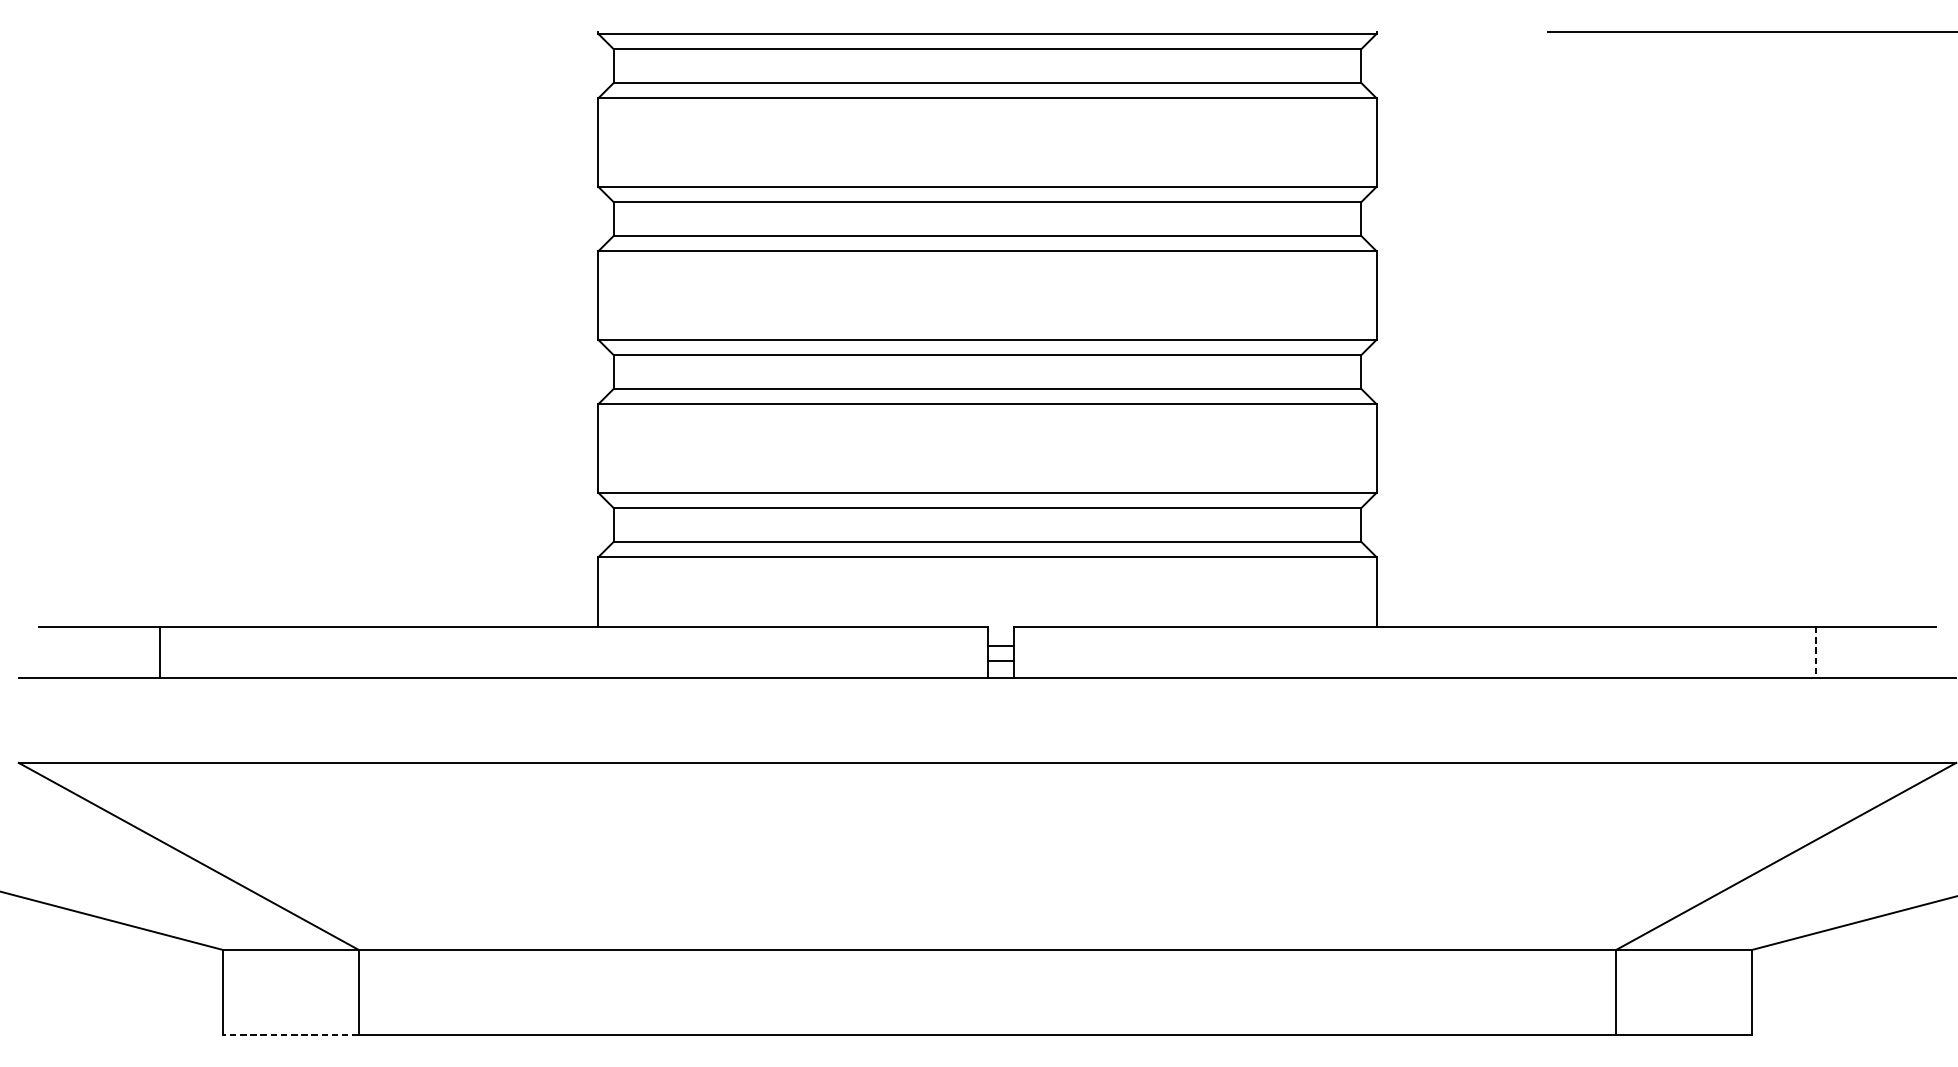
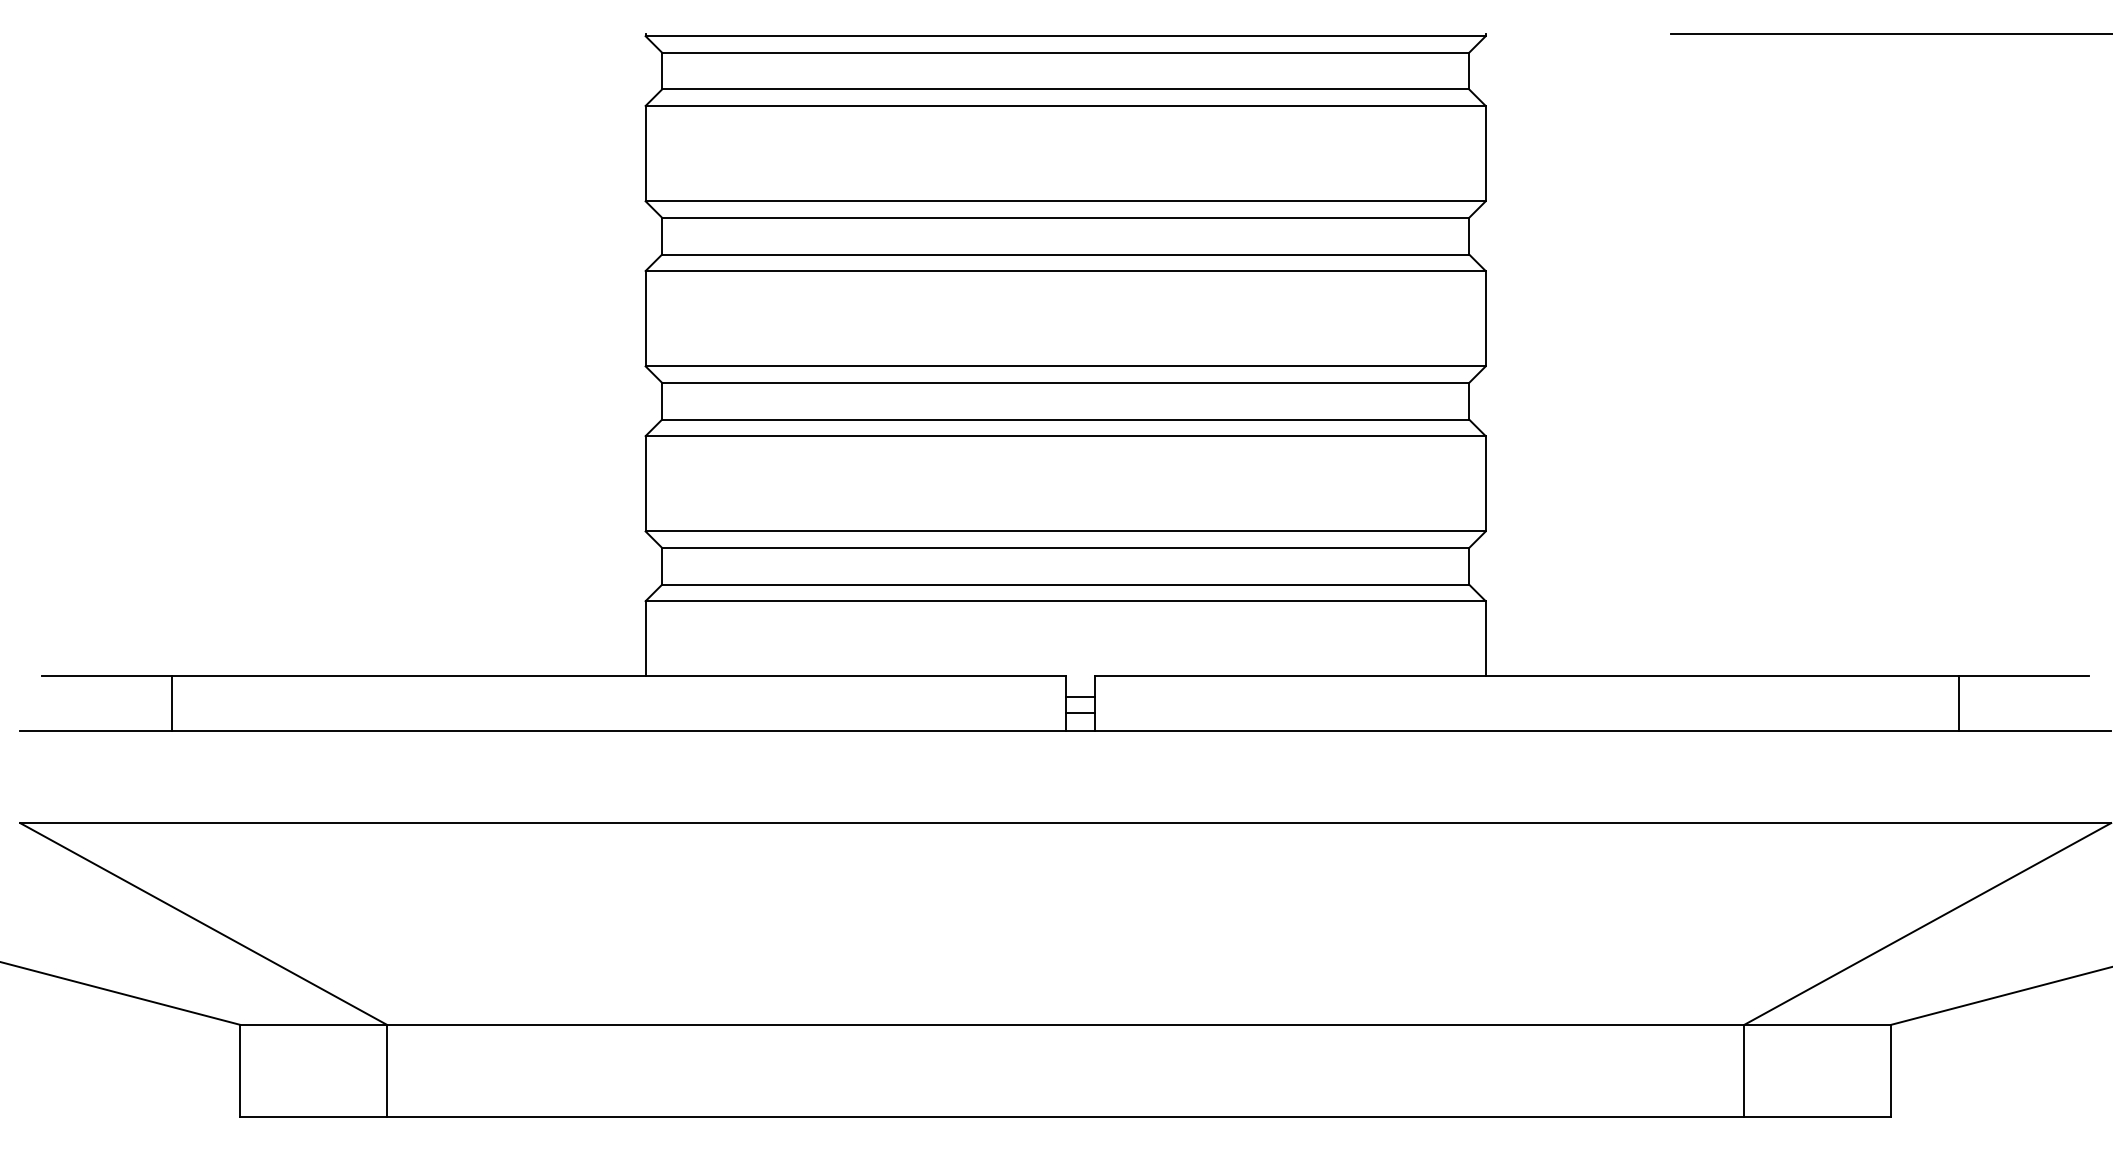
line: (1815, 652) -> (1959, 703), dashed -> solid
line: (290, 1034) -> (313, 1116), dashed -> solid

